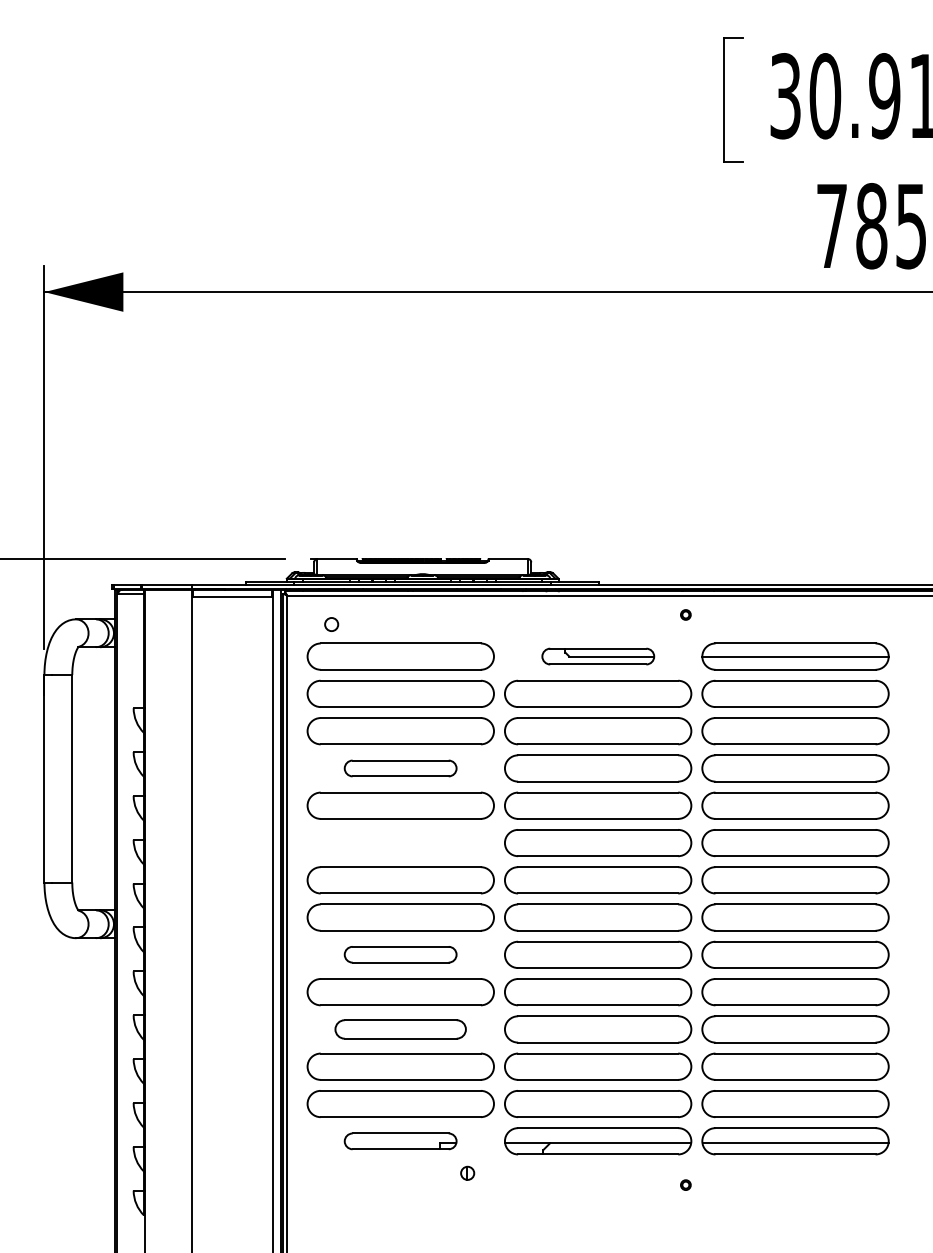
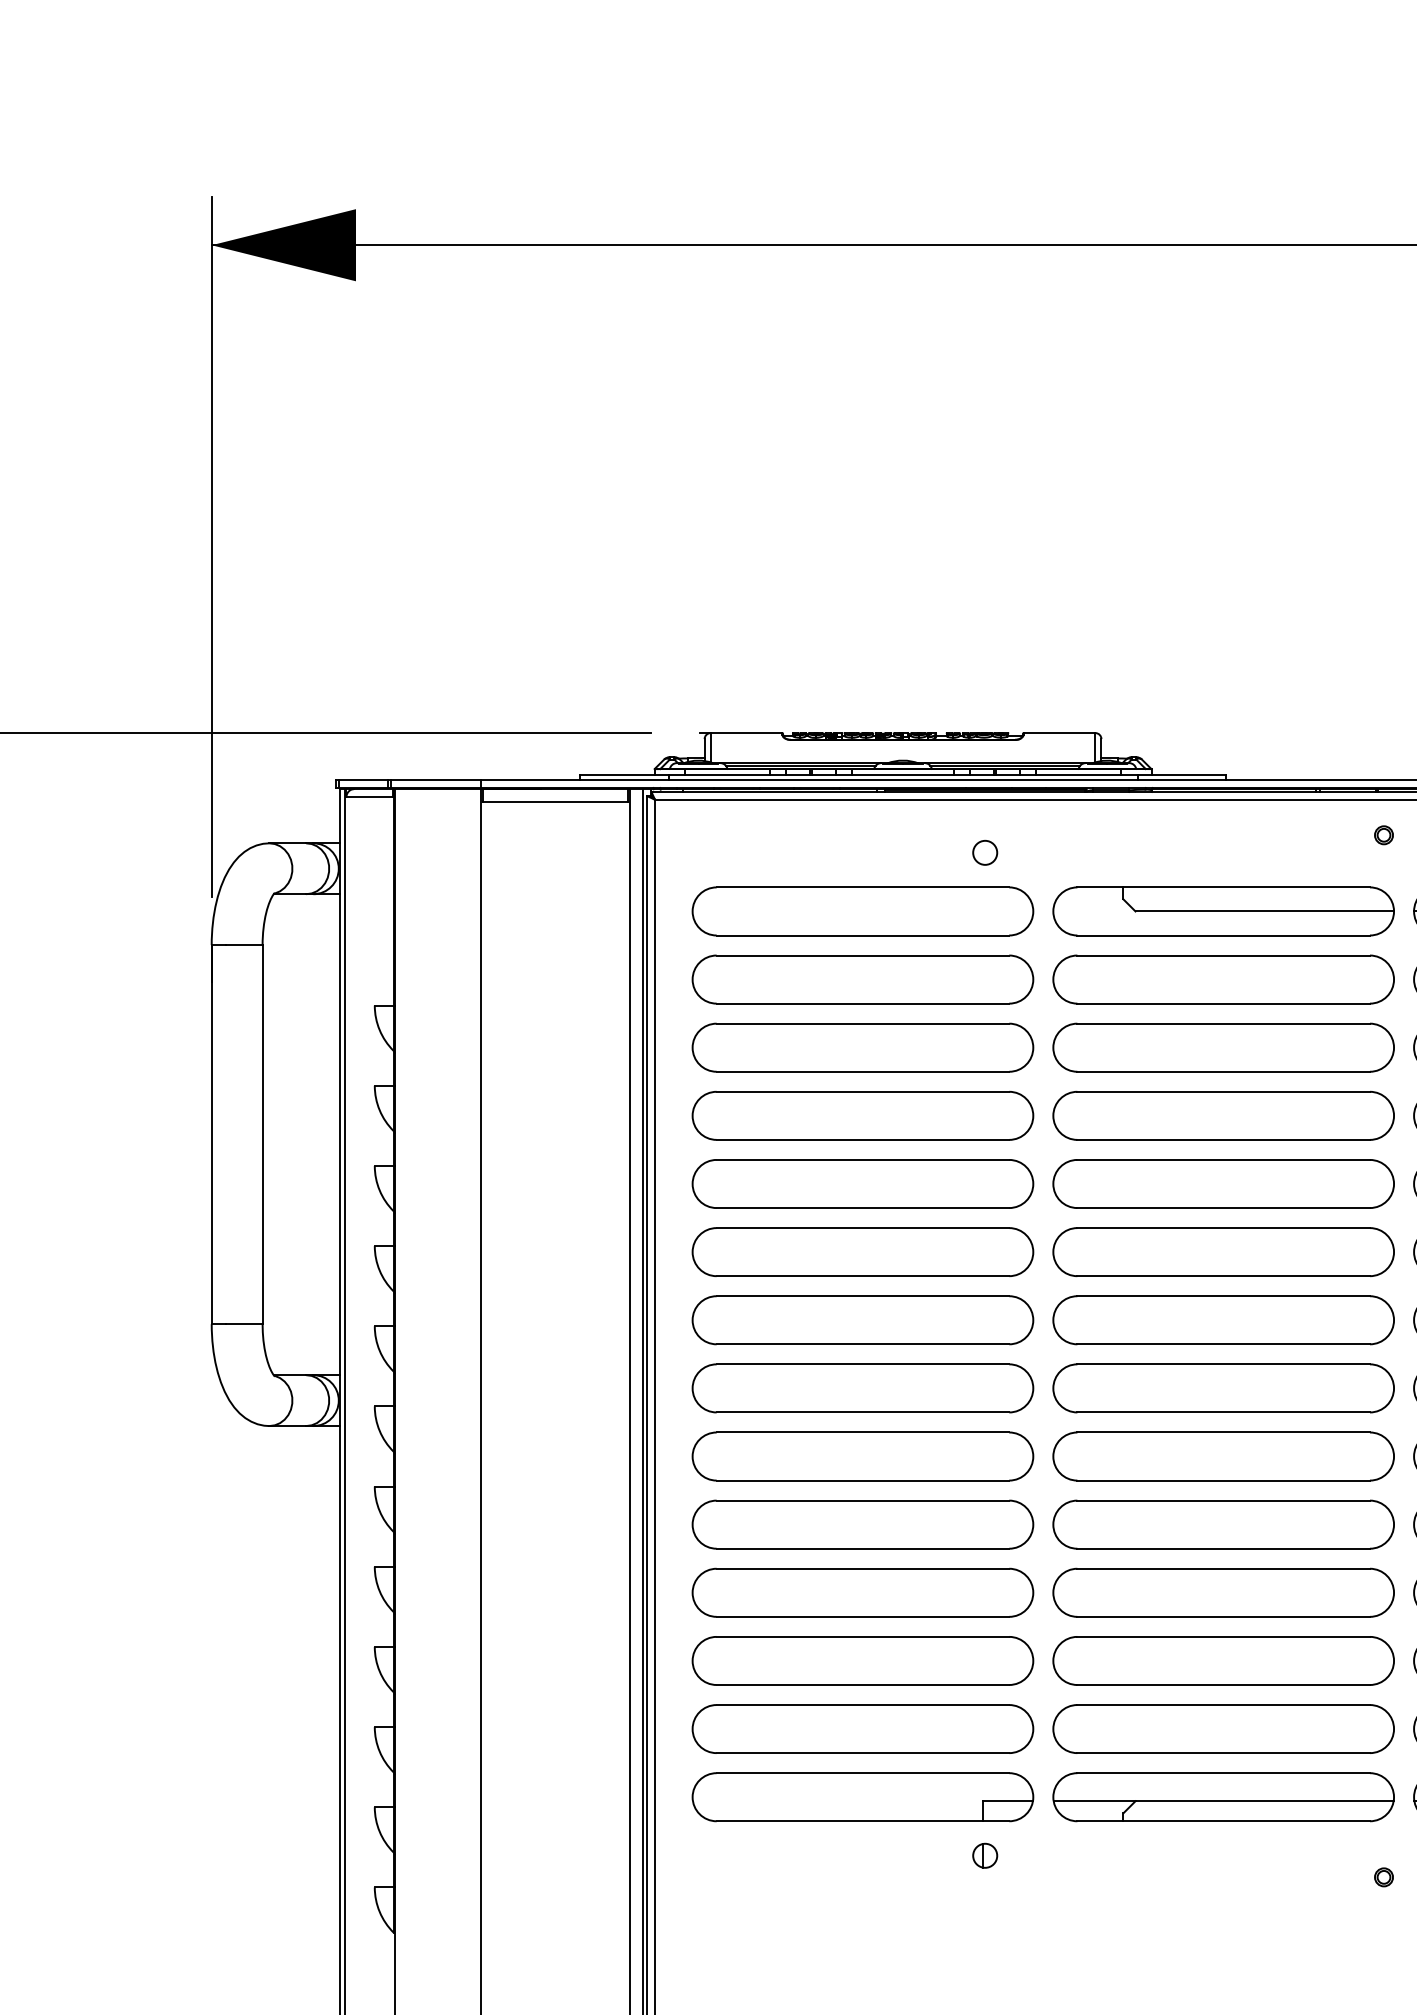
circle: (331, 624) -> (984, 852), moved
part: (598, 656) -> (1224, 911), size x1.67
part: (400, 768) -> (862, 1115), size x1.67
part: (400, 843) -> (862, 1252), added
part: (400, 954) -> (862, 1455), size x1.67
part: (400, 1029) -> (862, 1592), size x1.43
part: (400, 1141) -> (862, 1797), size x1.67

